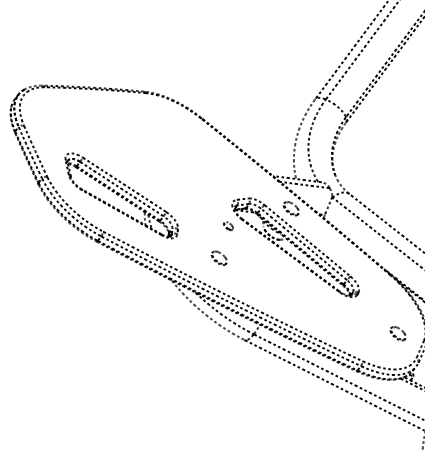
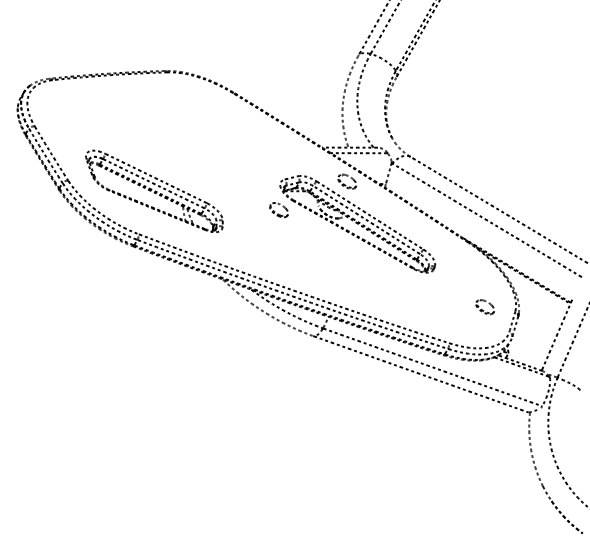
part: (227, 226) -> (278, 210), size x1.67
part: (218, 257) -> (272, 247), removed

